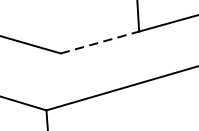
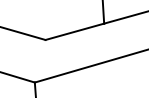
line: (100, 42) -> (75, 31), dashed -> solid

